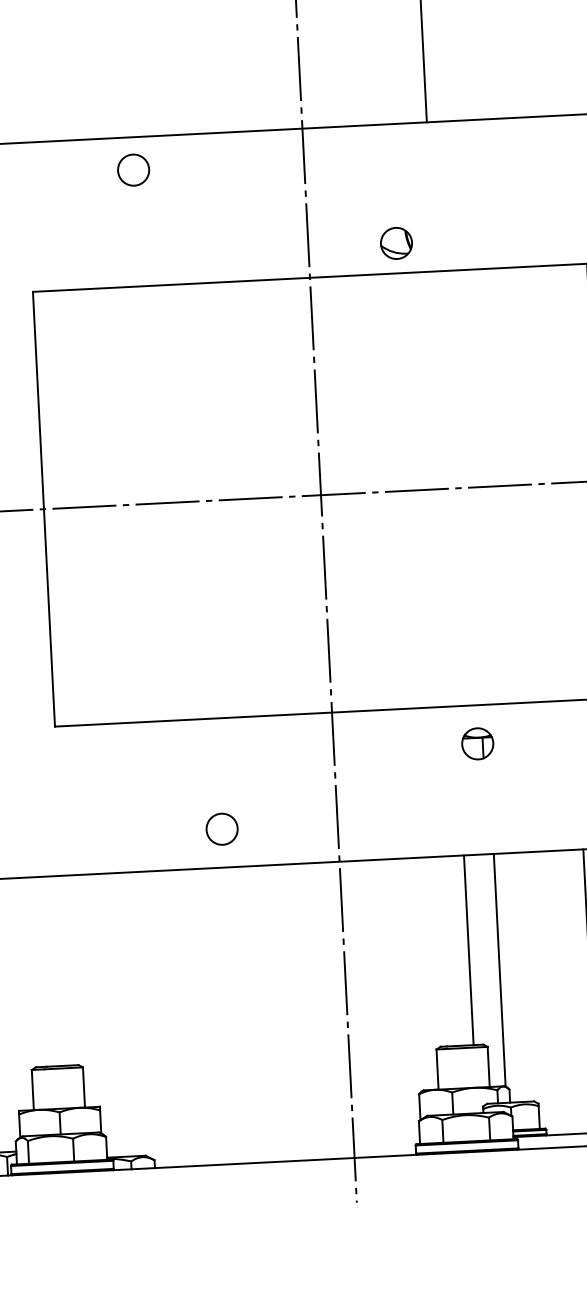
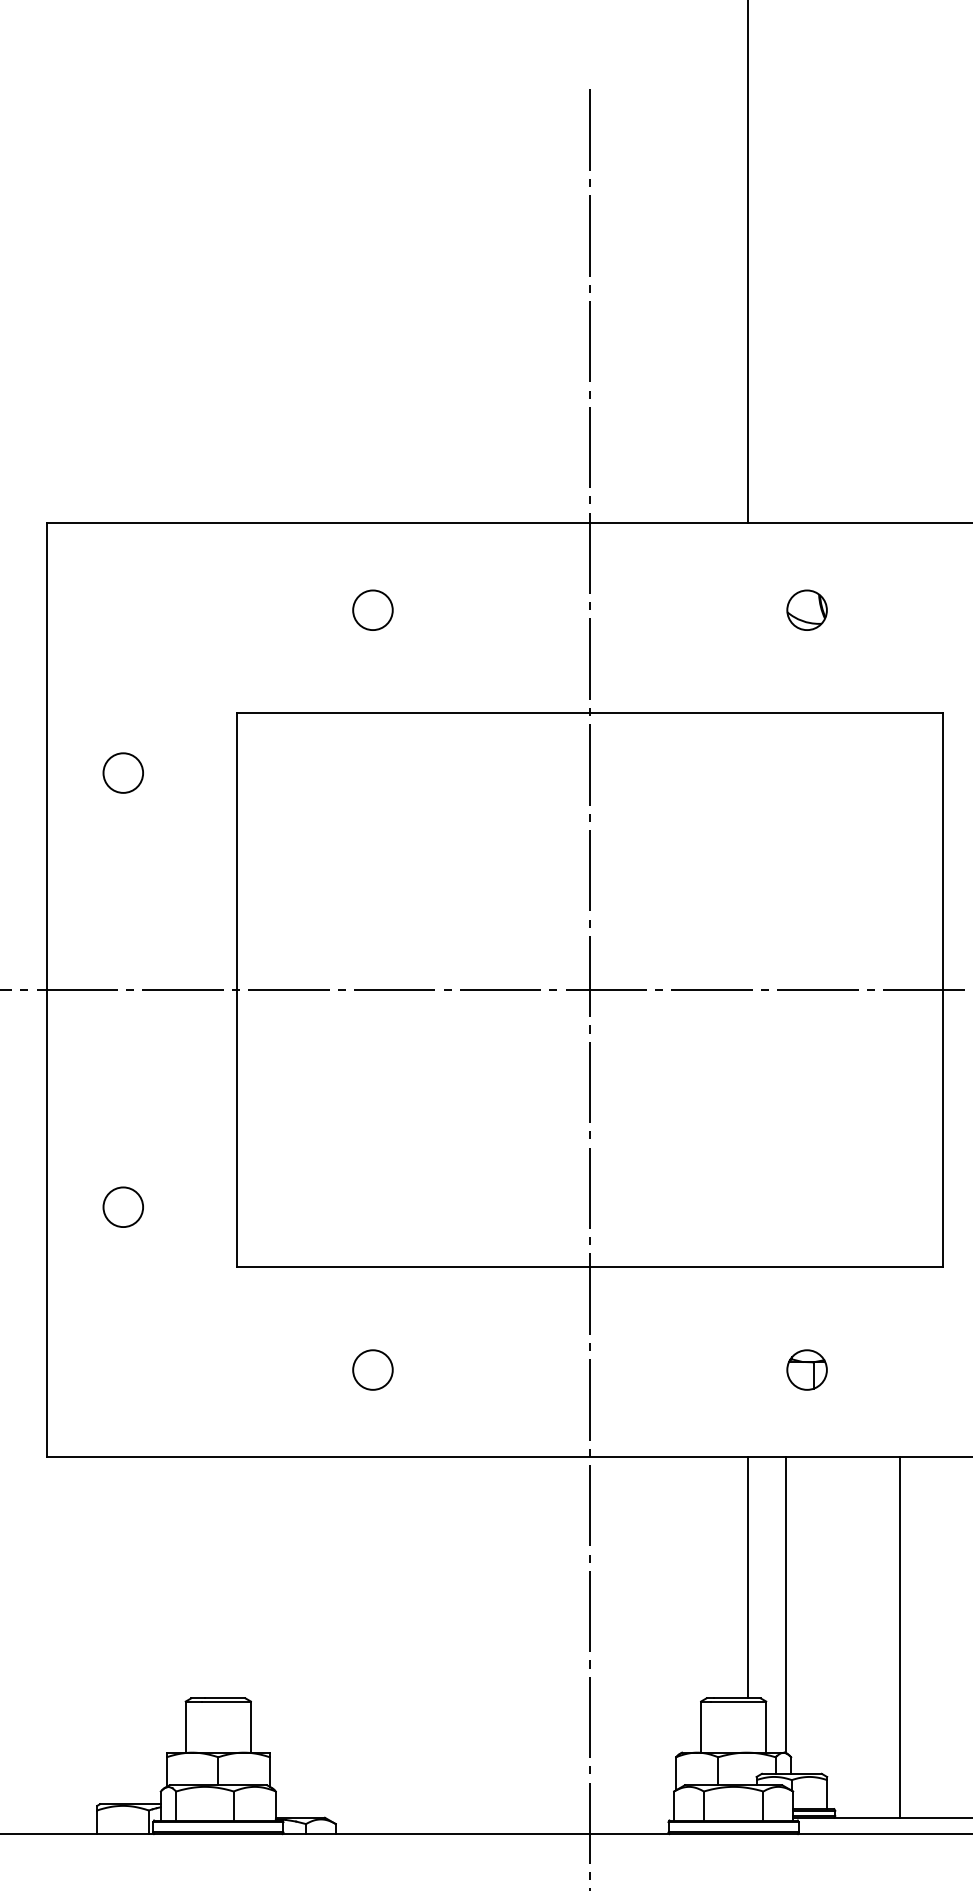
circle: (133, 169) -> (372, 609), moved
part: (395, 242) -> (806, 609), moved
part: (477, 743) -> (806, 1369), moved
circle: (221, 828) -> (372, 1369), moved

